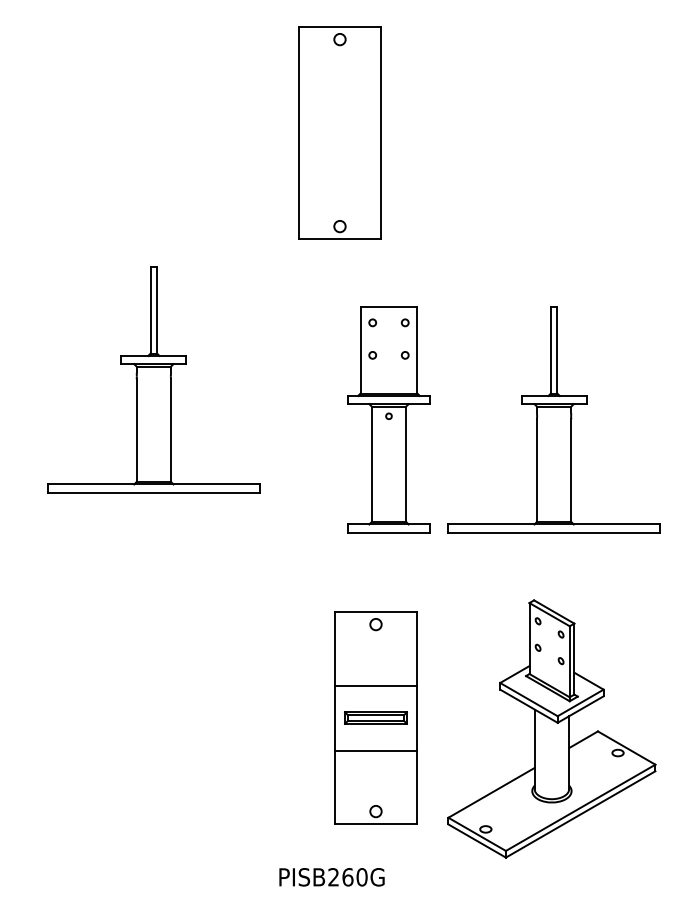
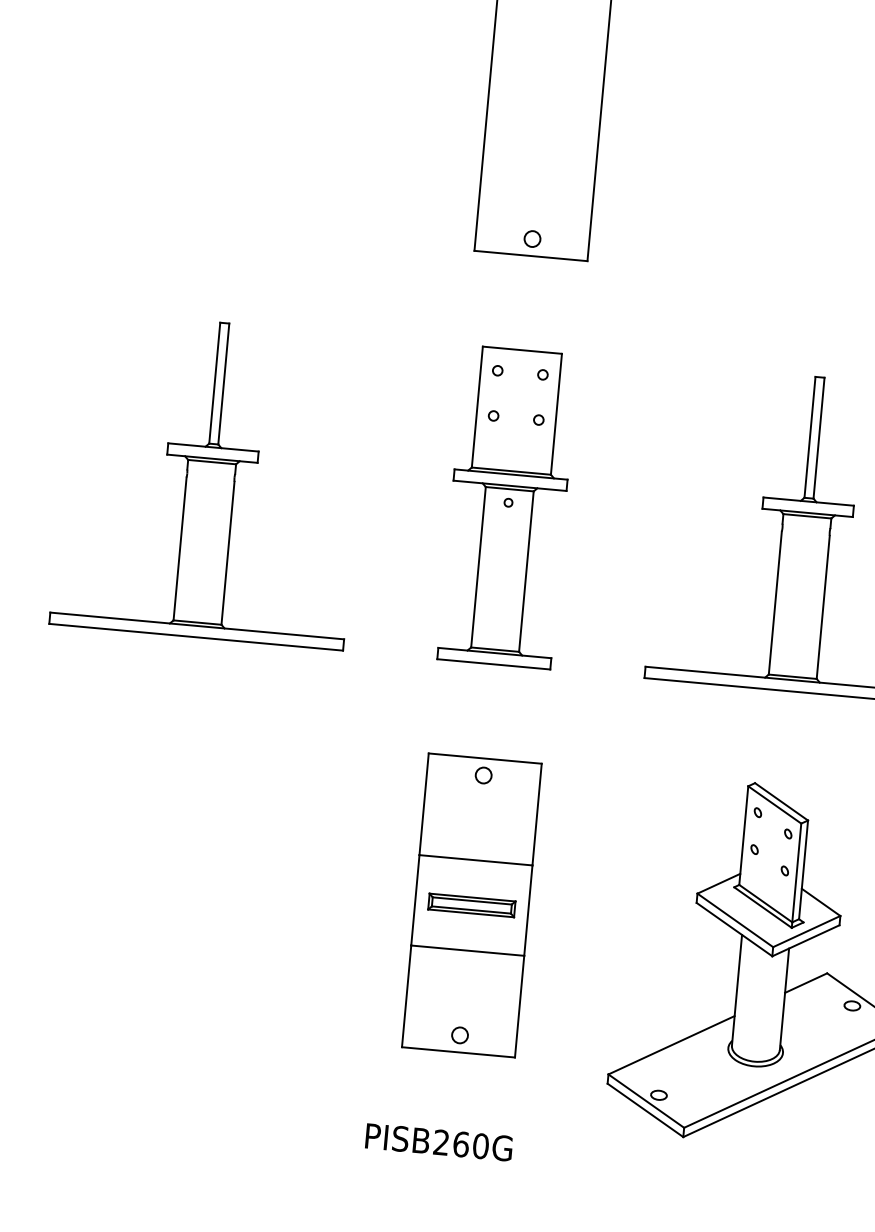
part: (153, 379) -> (210, 480), moved
part: (388, 419) -> (507, 507), moved
part: (375, 717) -> (471, 904), moved

